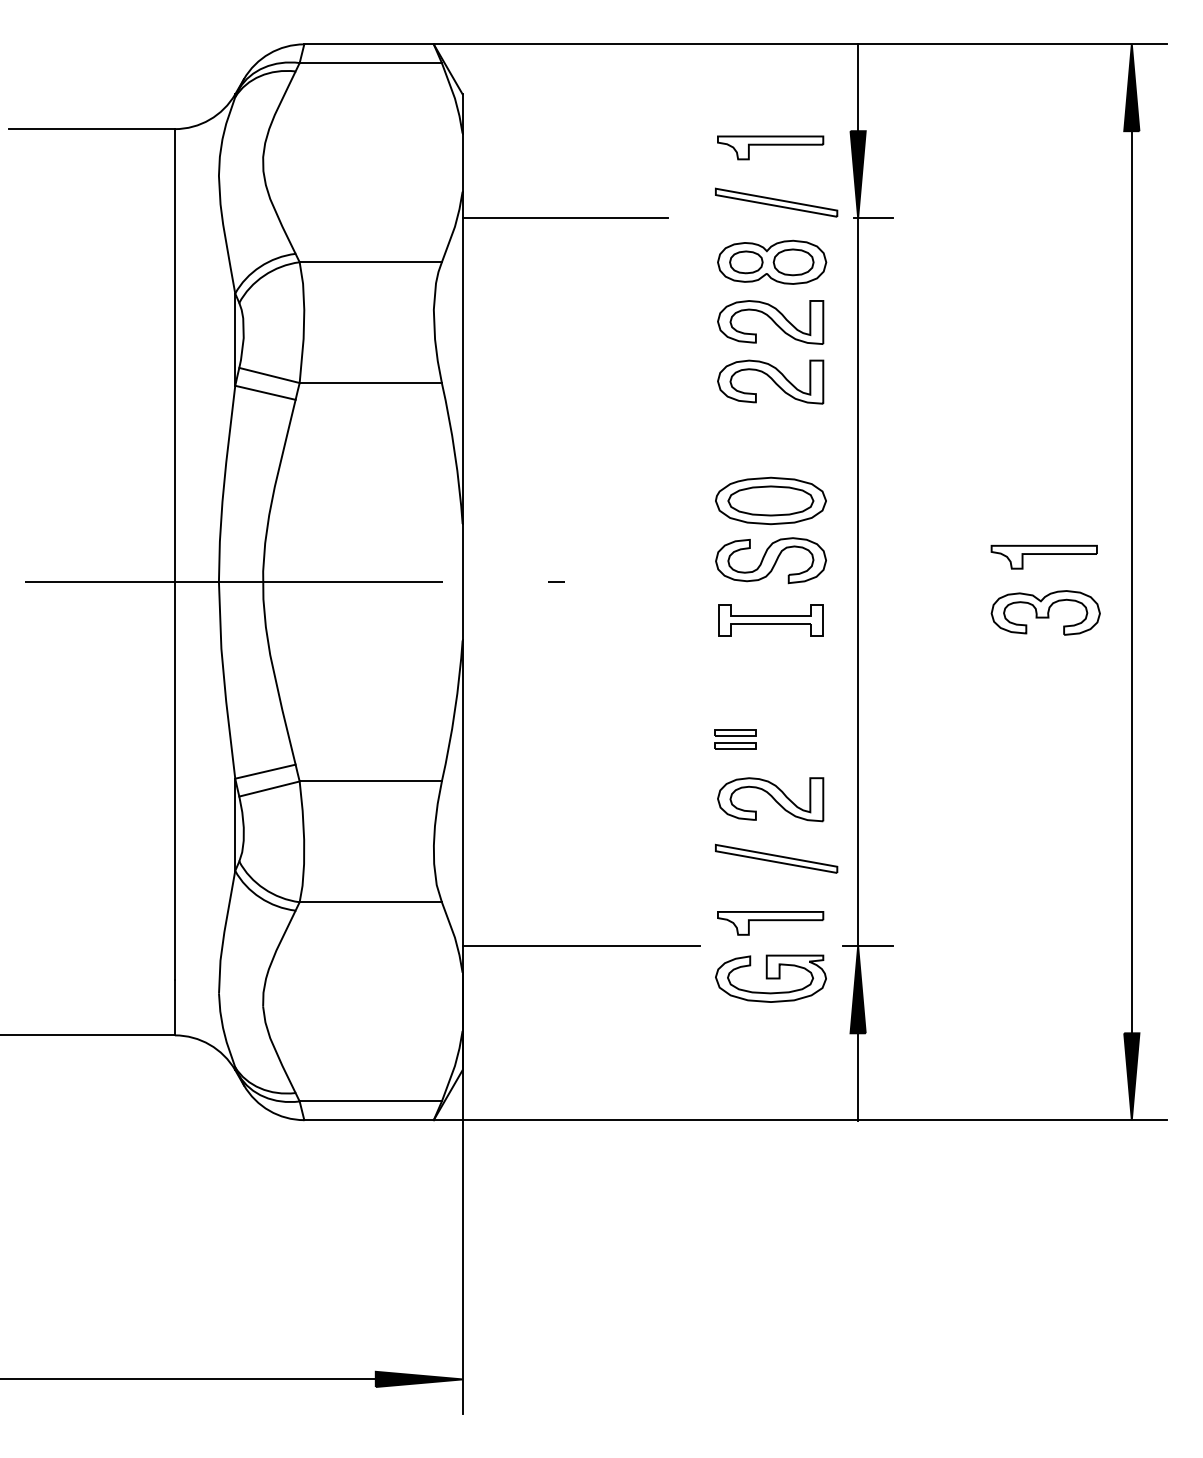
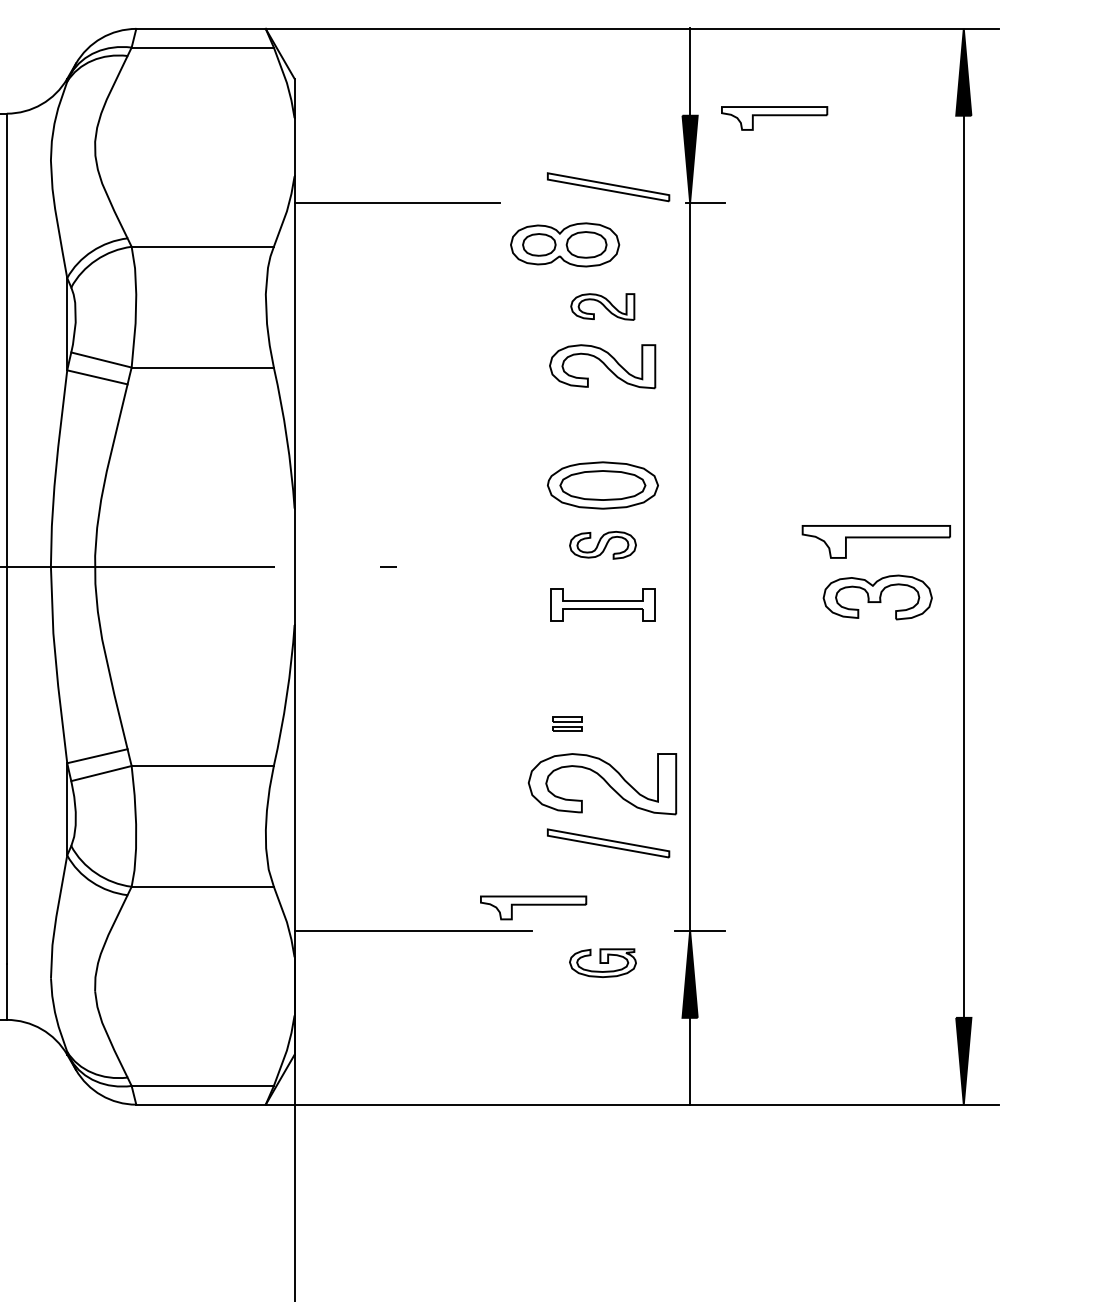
part: (770, 147) -> (774, 118), moved
part: (772, 261) -> (565, 244), moved
part: (770, 322) -> (602, 307), size x0.6
part: (1043, 556) -> (875, 541), size x1.4
part: (770, 560) -> (602, 545), size x0.6
part: (735, 739) -> (567, 724), size x0.7
part: (770, 799) -> (602, 784), size x1.4
part: (770, 923) -> (533, 908), moved
part: (770, 978) -> (602, 963), size x0.6

